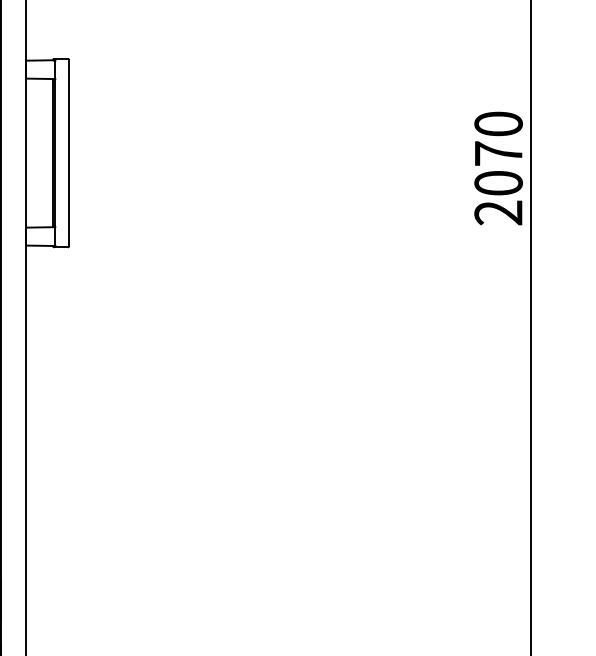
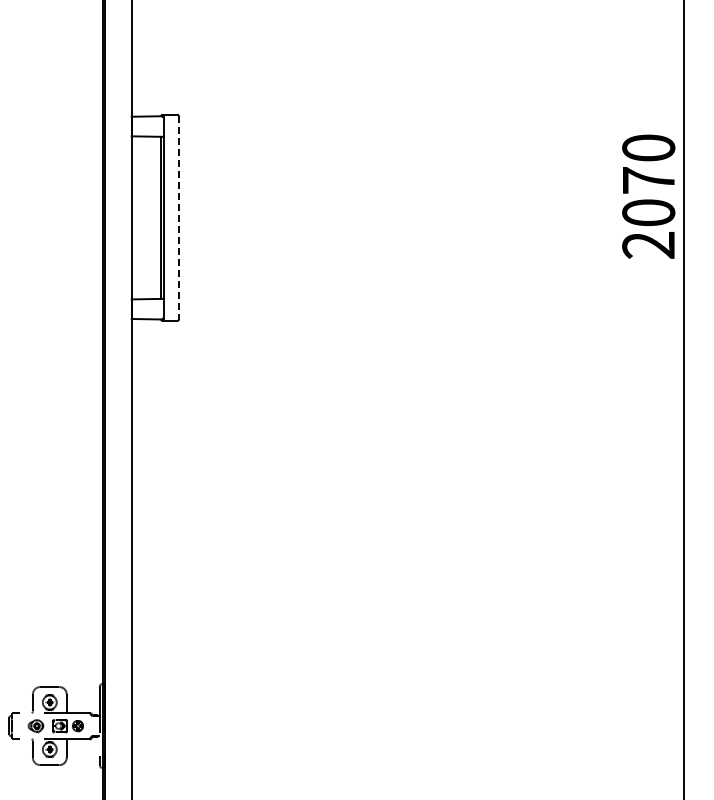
line: (68, 152) -> (178, 217), solid -> dashed
text: (498, 168) -> (648, 196), moved

